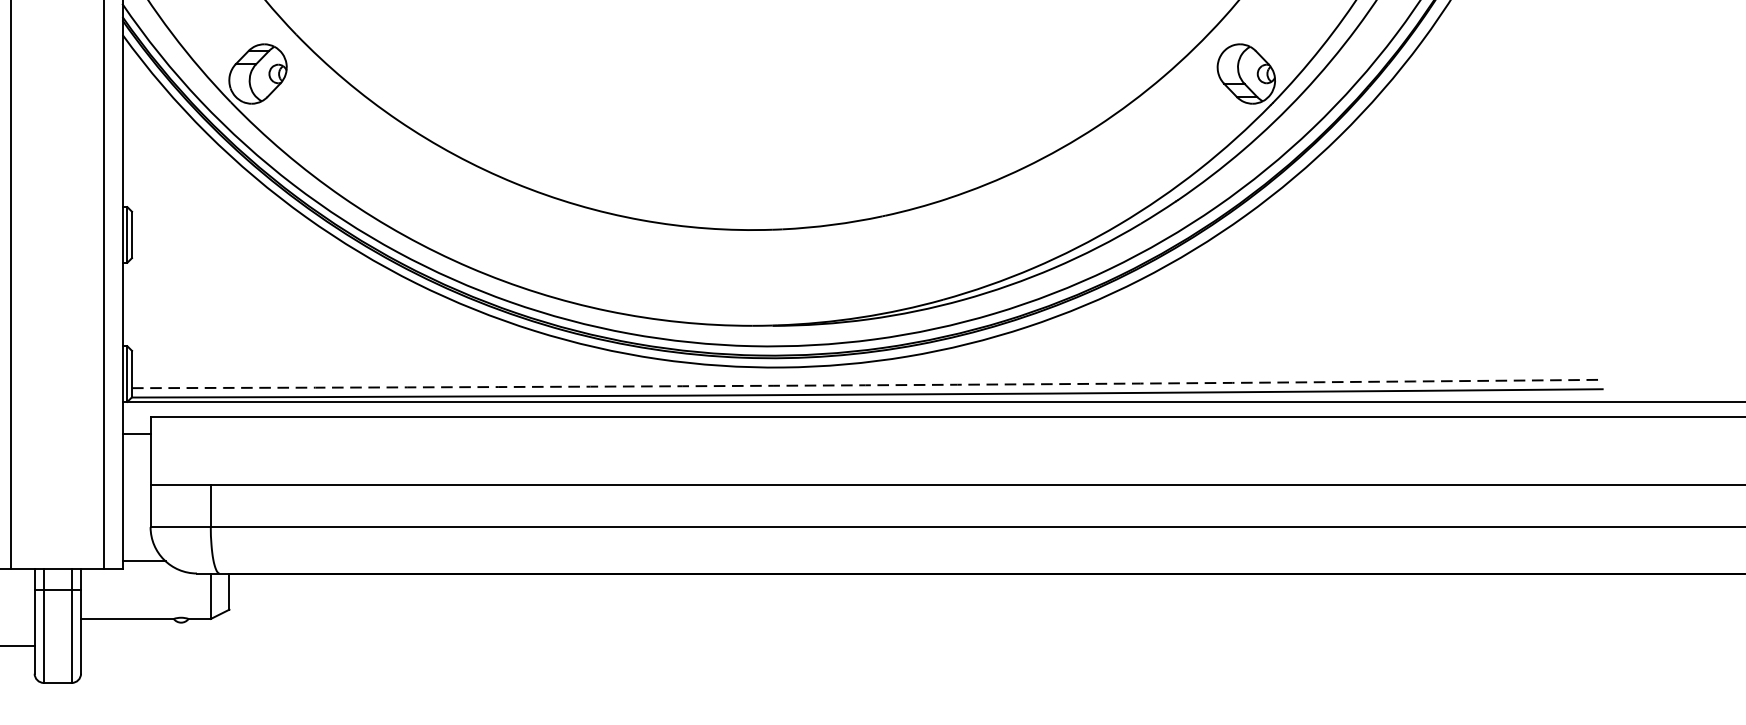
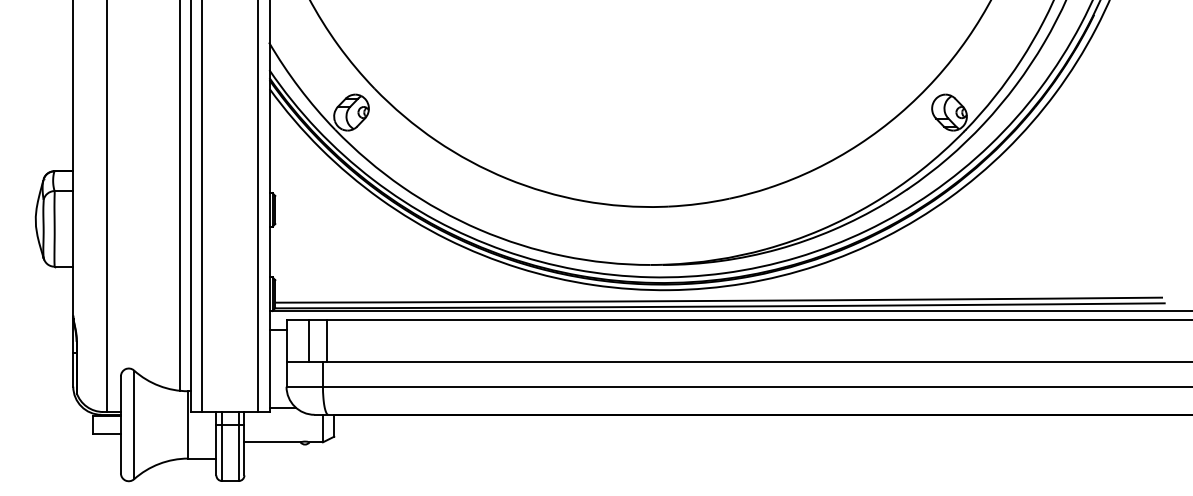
arc: (866, 384) -> (719, 300), dashed -> solid
line: (186, 450) -> (308, 340), added
line: (218, 450) -> (327, 340), added

